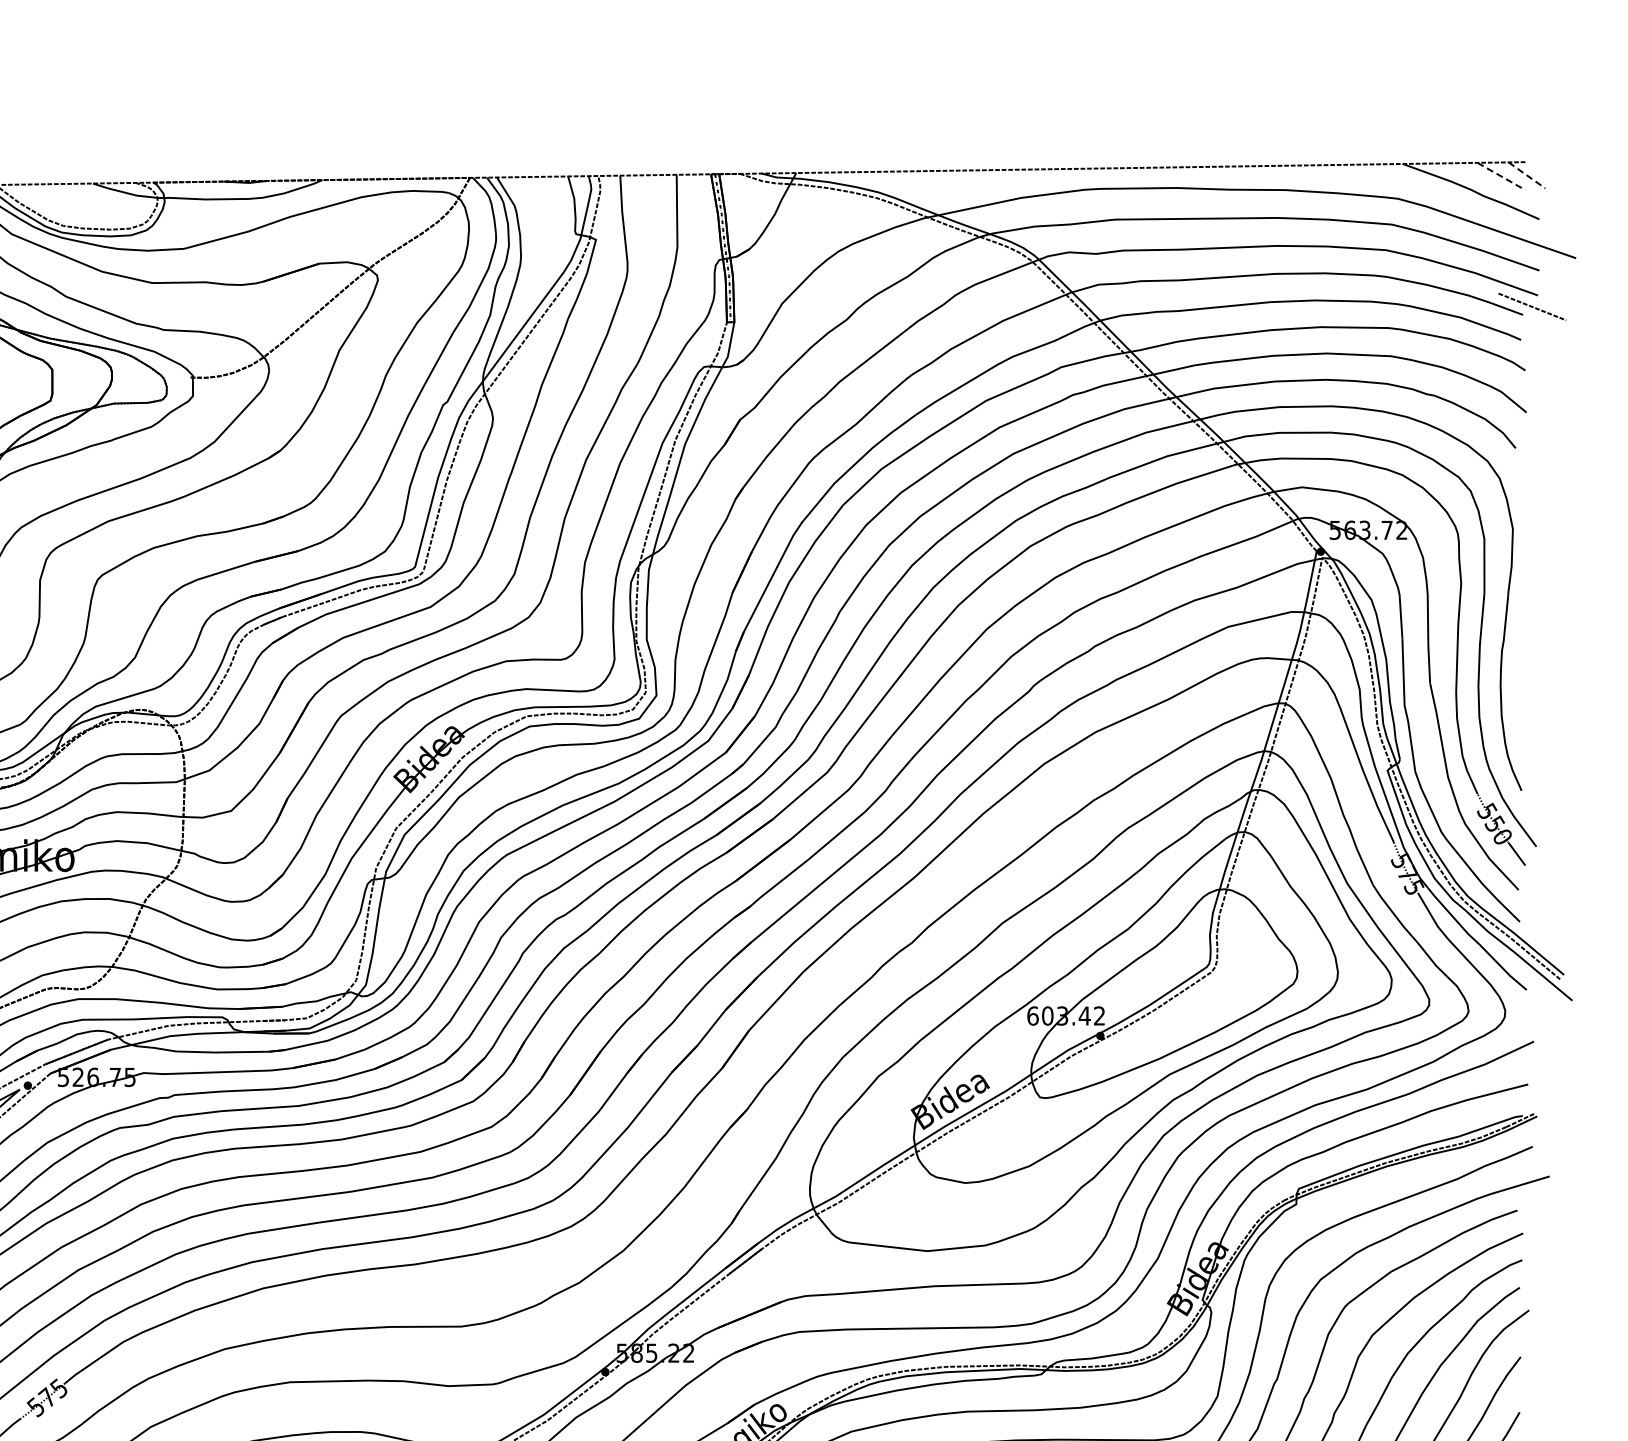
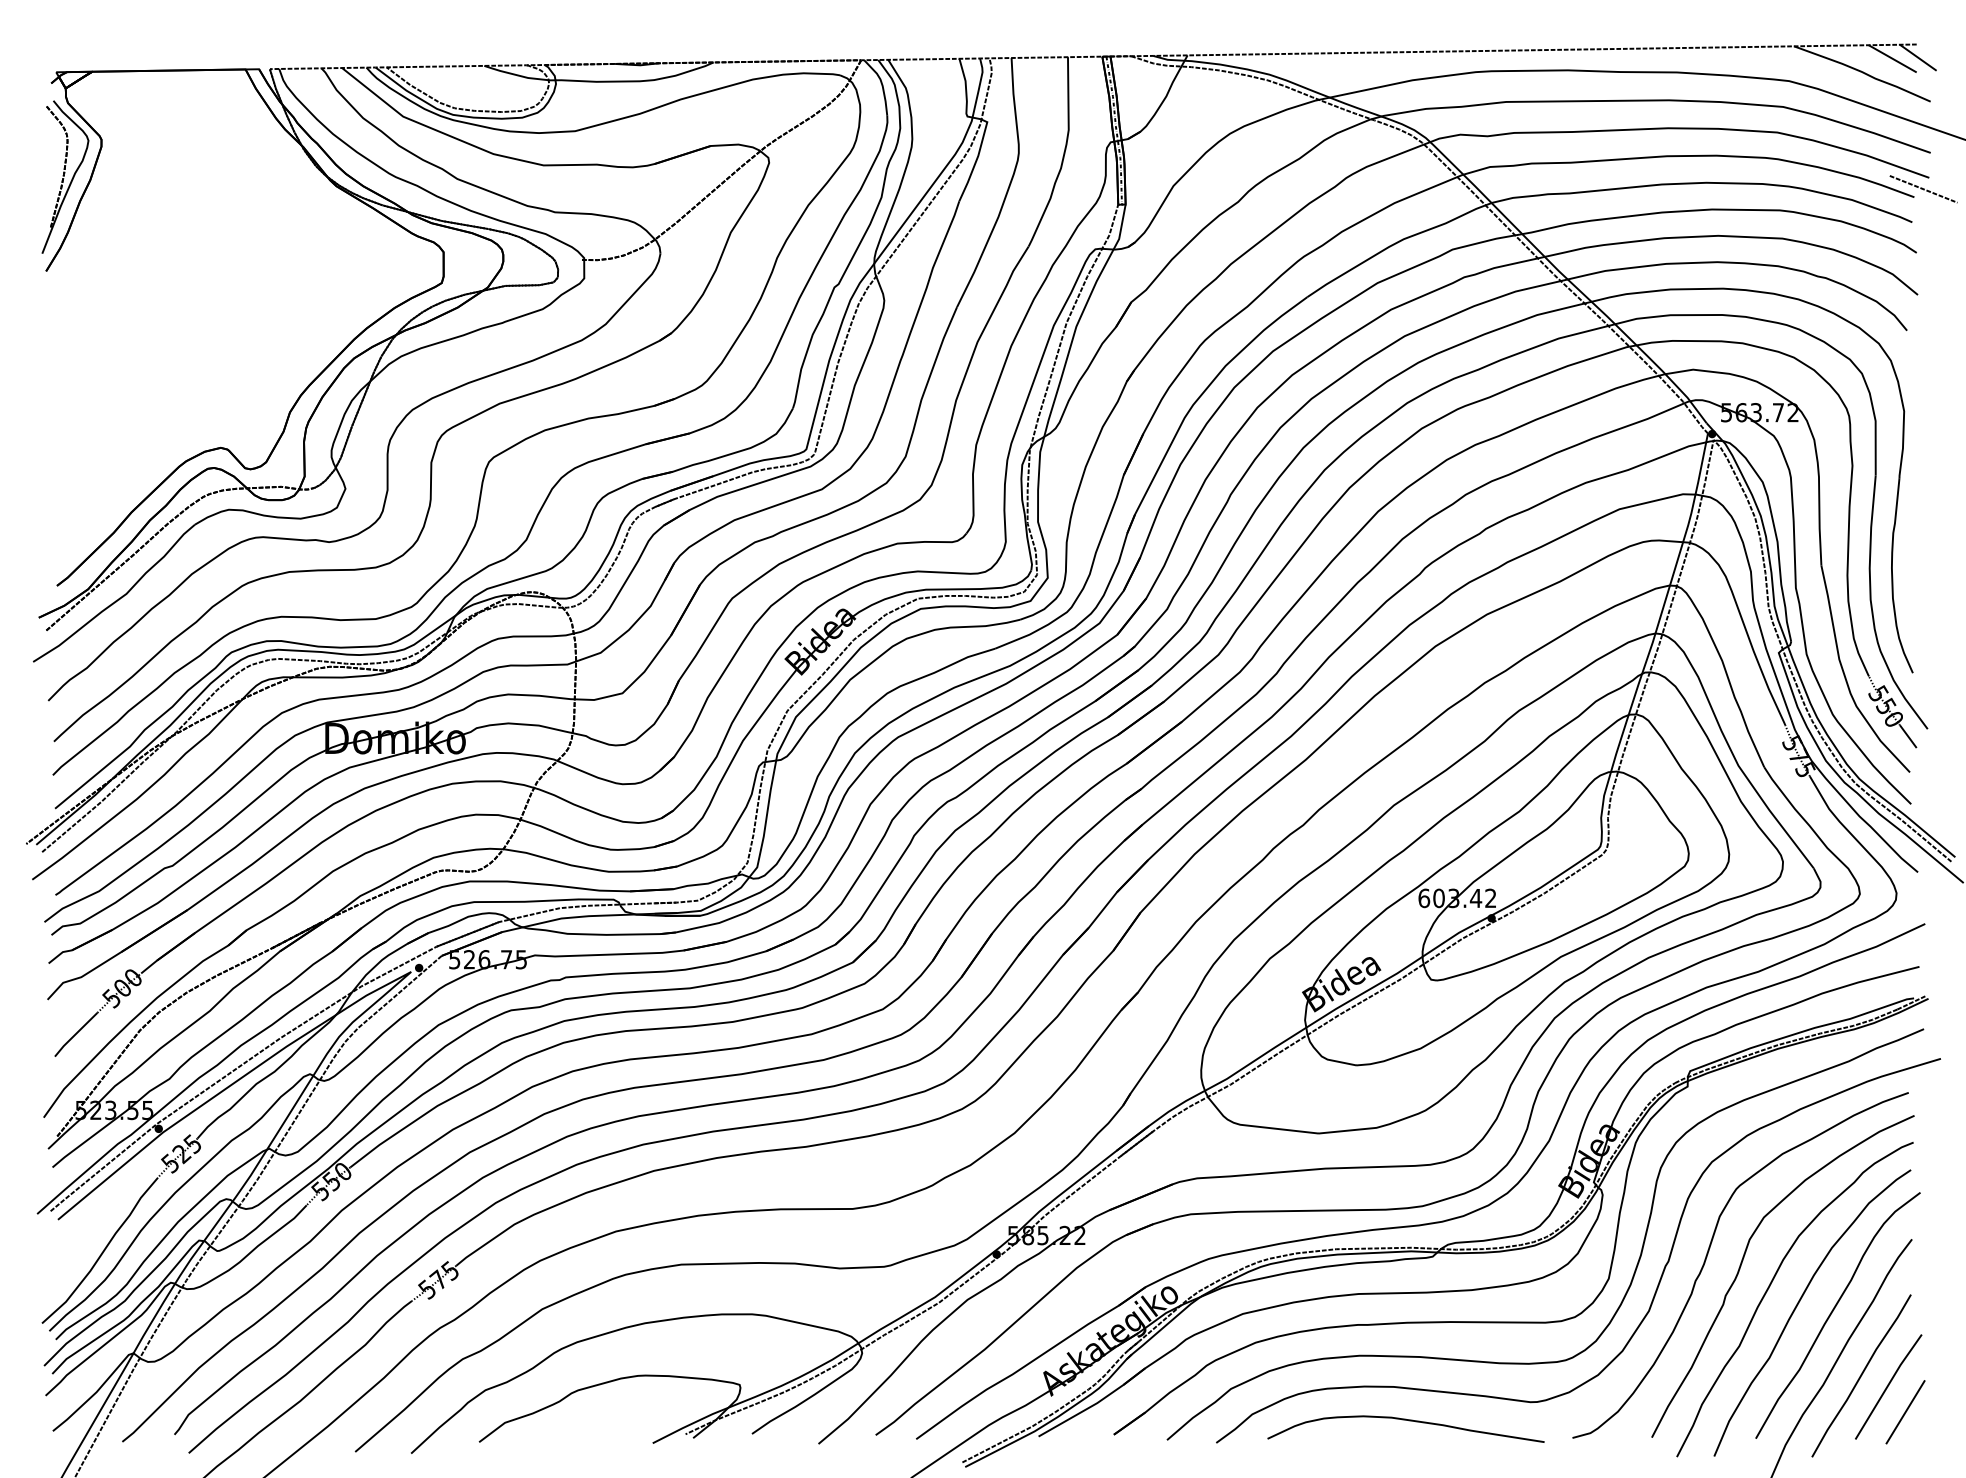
line: (1527, 175) -> (1918, 57), dashed -> solid
line: (1501, 176) -> (1892, 58), dashed -> solid

